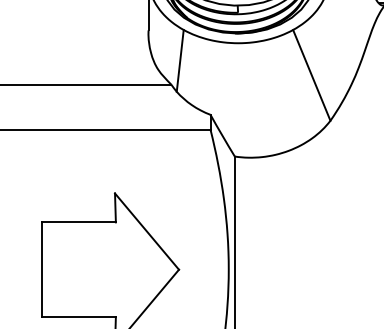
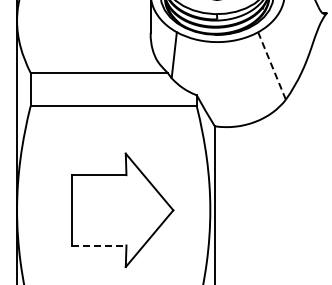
line: (311, 74) -> (271, 65), solid -> dashed
line: (79, 317) -> (99, 245), solid -> dashed

